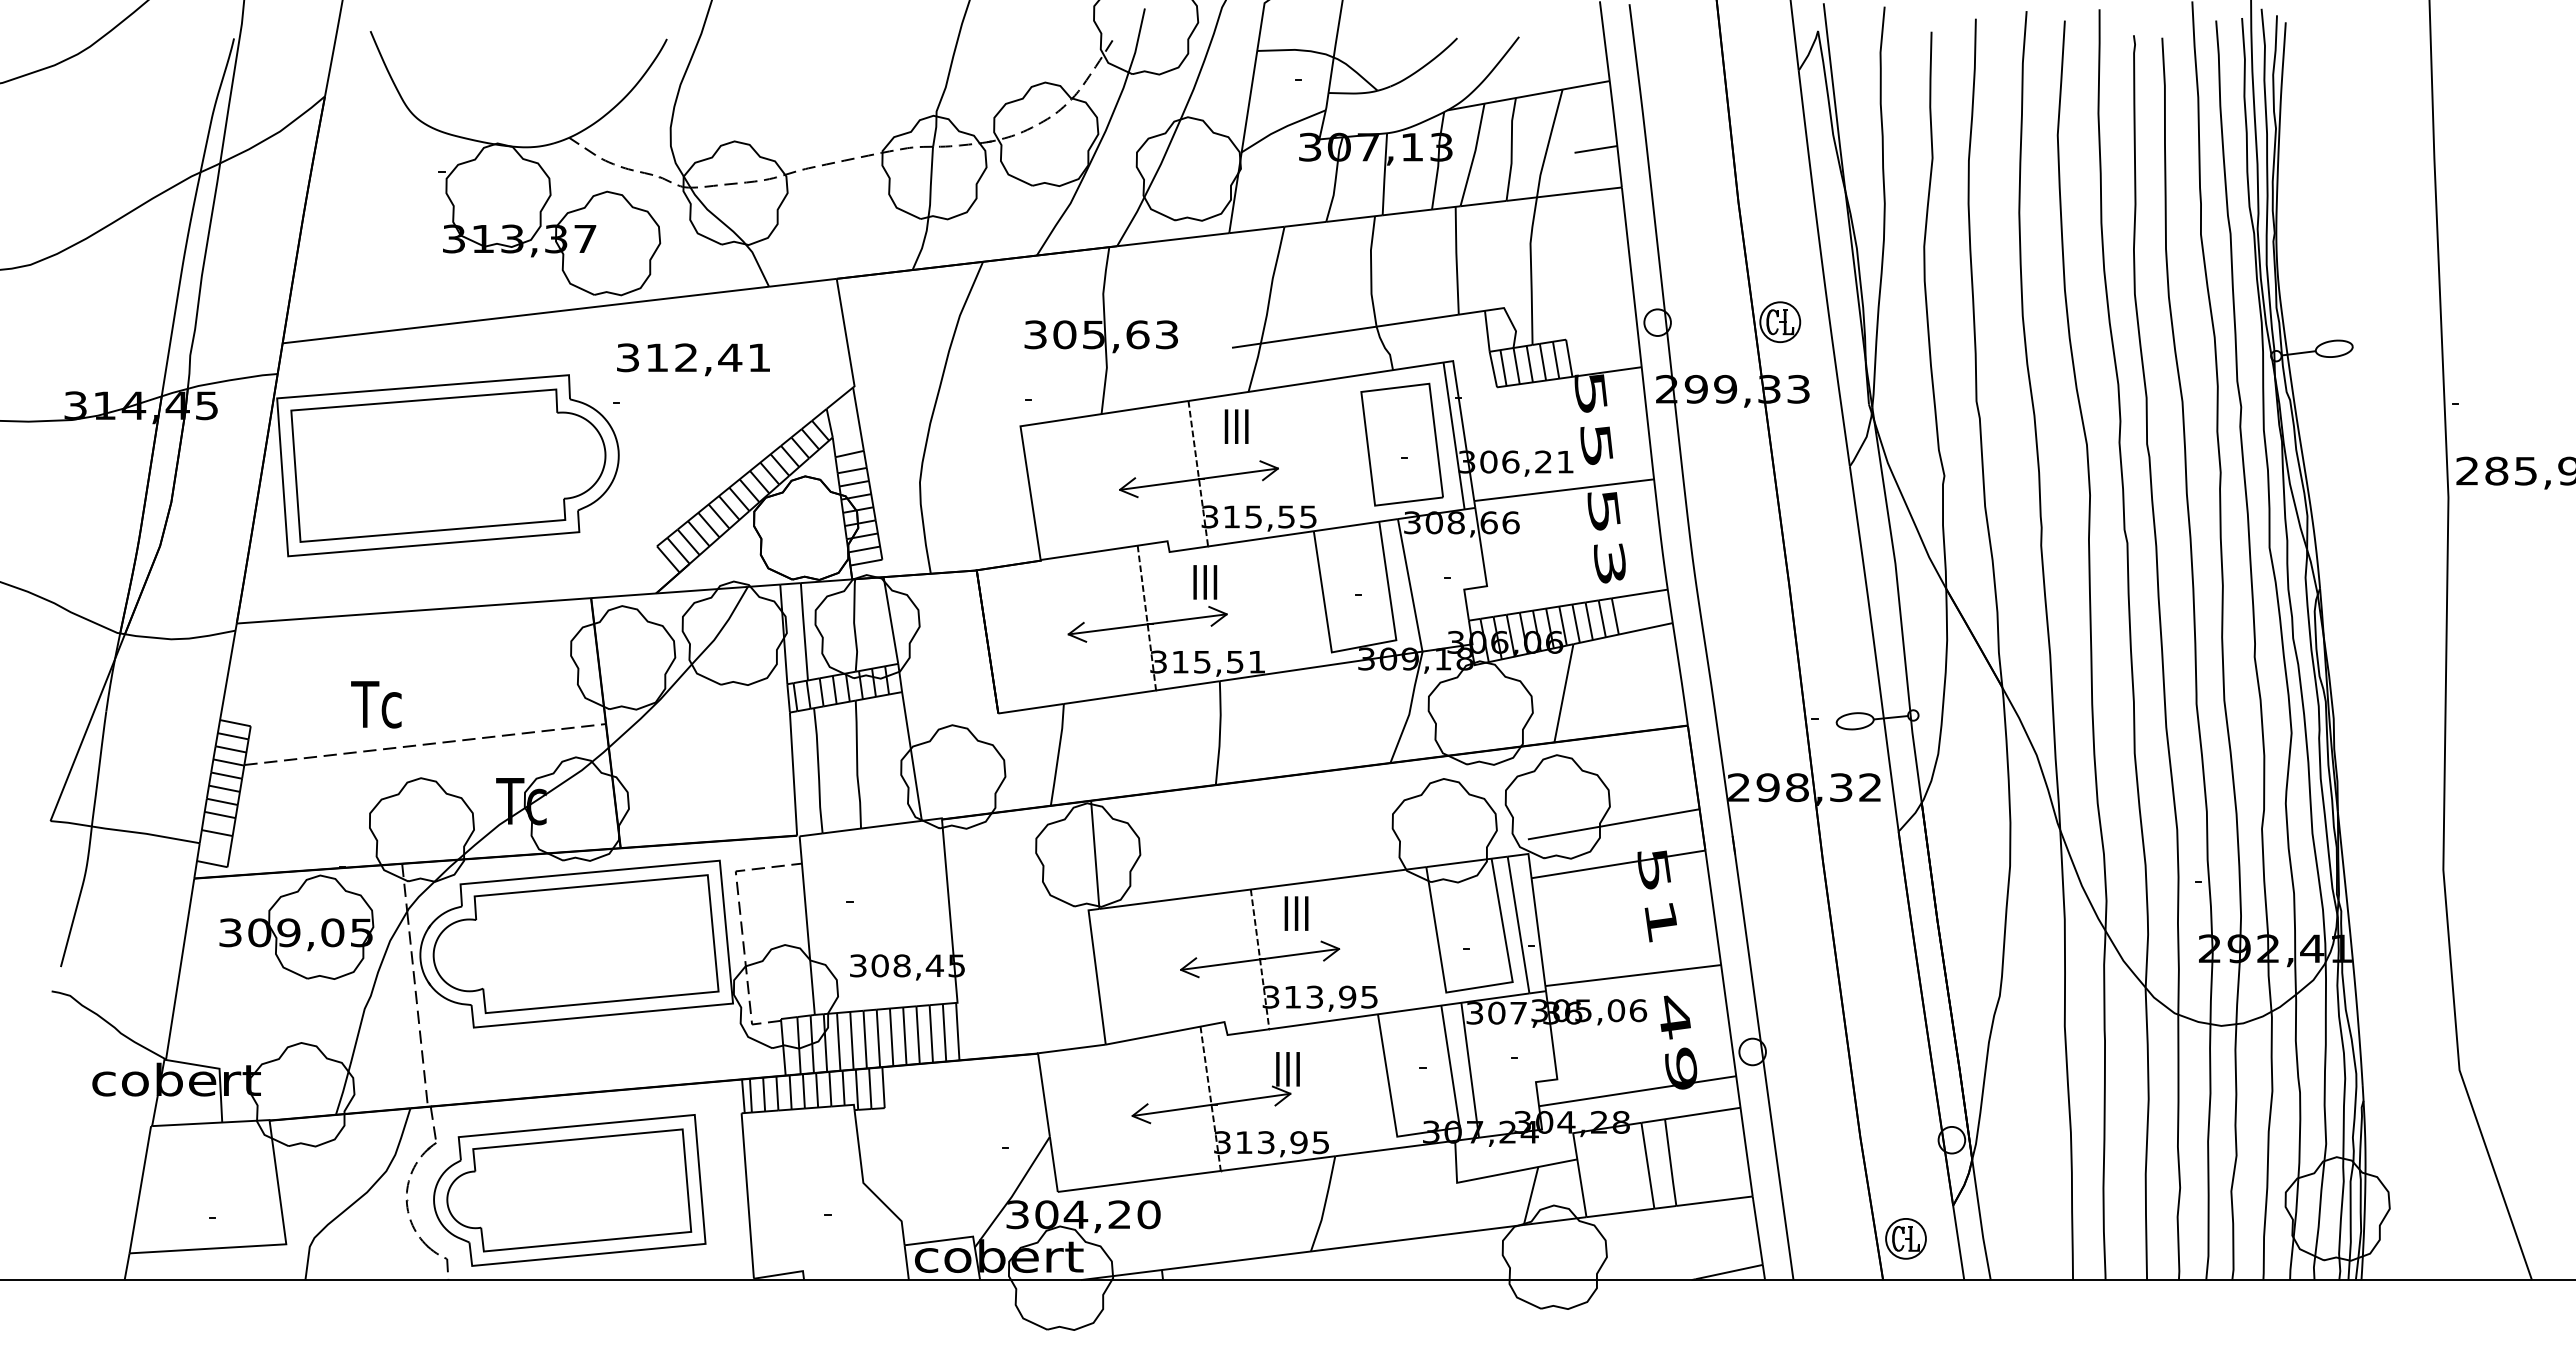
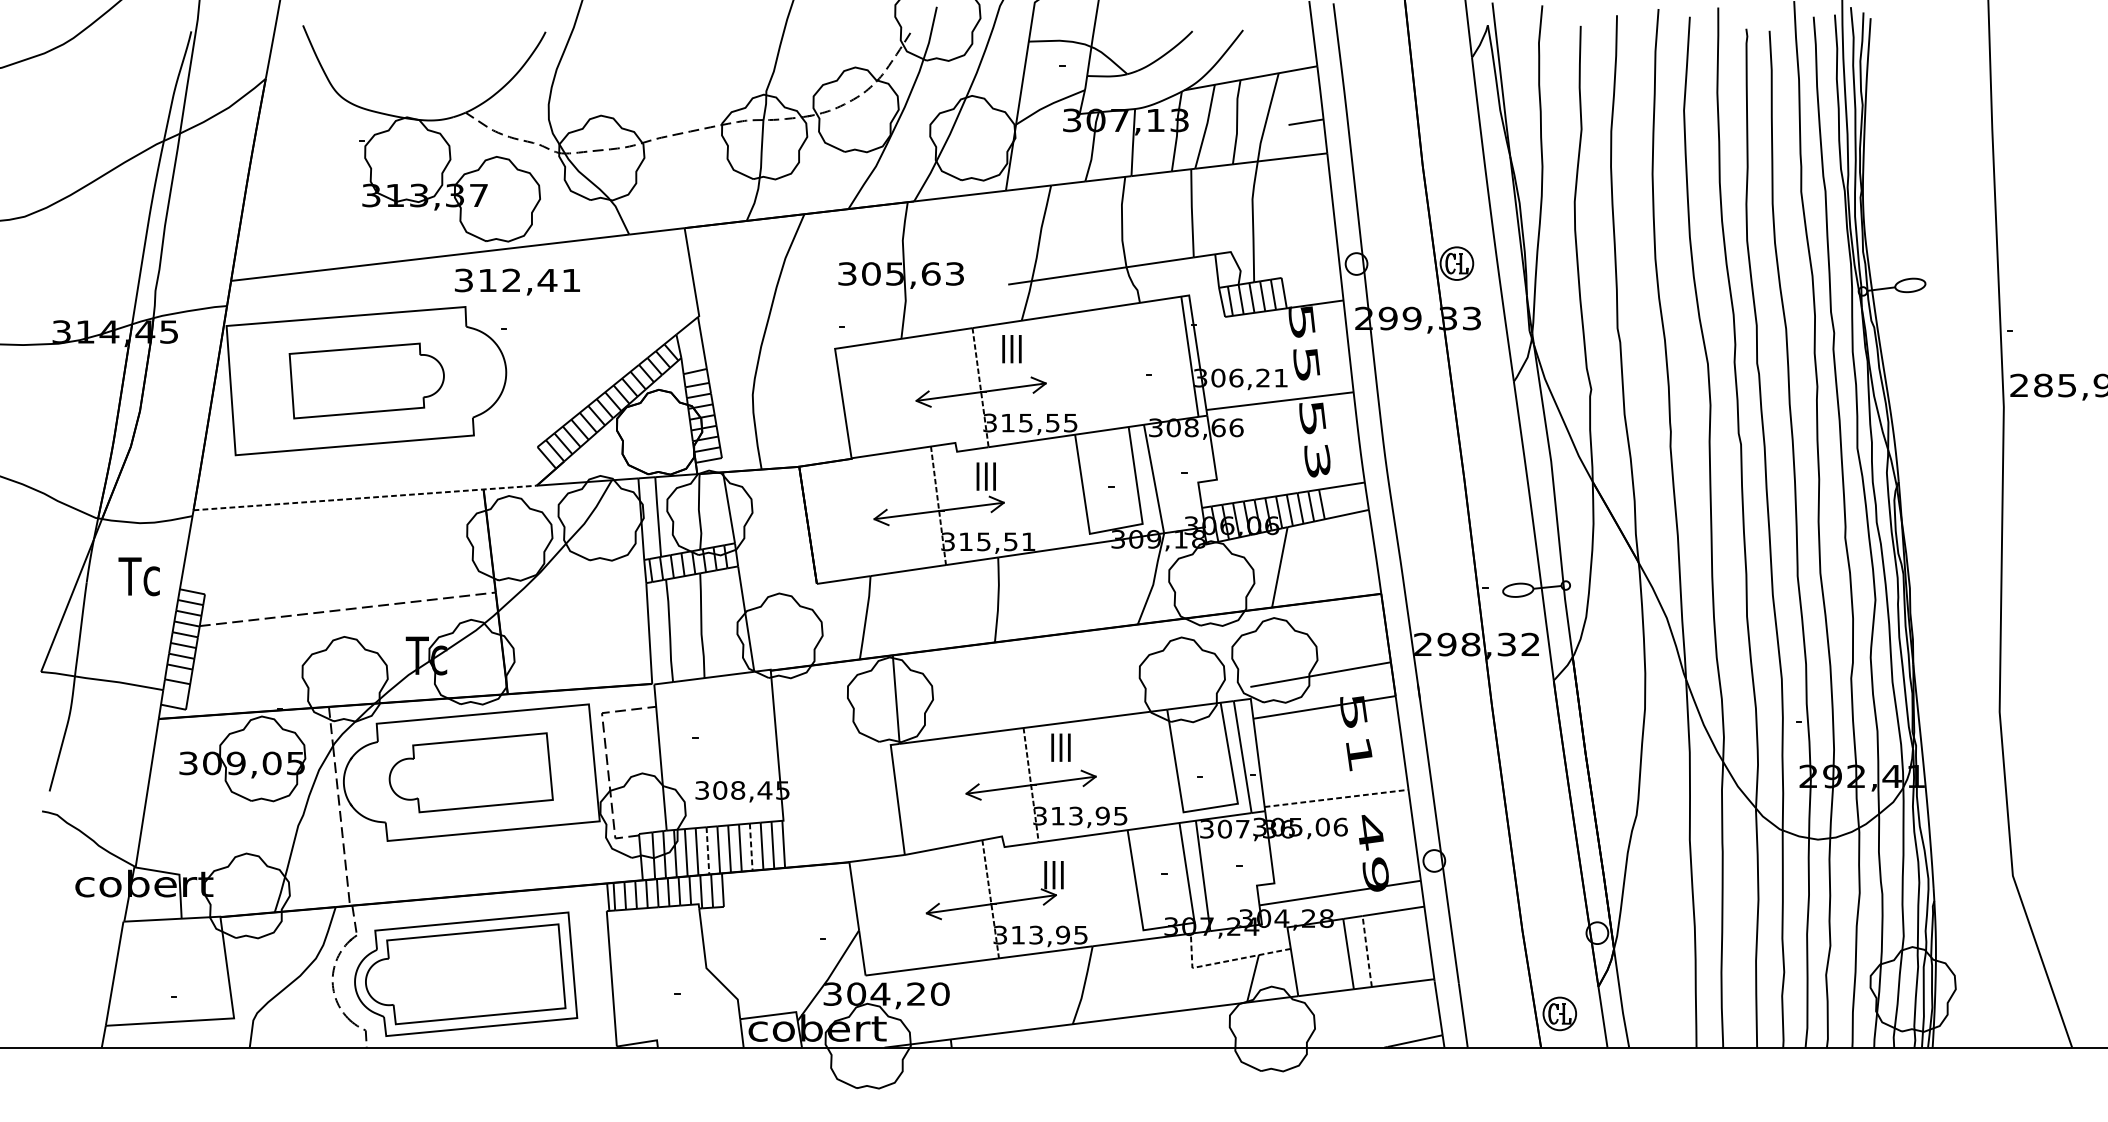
text: (693, 359) -> (517, 281), moved
part: (1401, 444) -> (1146, 363), removed
part: (448, 465) -> (366, 380), size x0.6
line: (446, 608) -> (365, 497), solid -> dashed
text: (376, 704) -> (139, 576), moved
part: (575, 944) -> (470, 772), size x0.7
line: (1633, 975) -> (1336, 798), solid -> dashed
line: (918, 1035) -> (751, 847), solid -> dashed
line: (865, 1039) -> (708, 850), solid -> dashed
line: (1670, 1162) -> (1367, 951), solid -> dashed
line: (1495, 1175) -> (1223, 962), solid -> dashed

